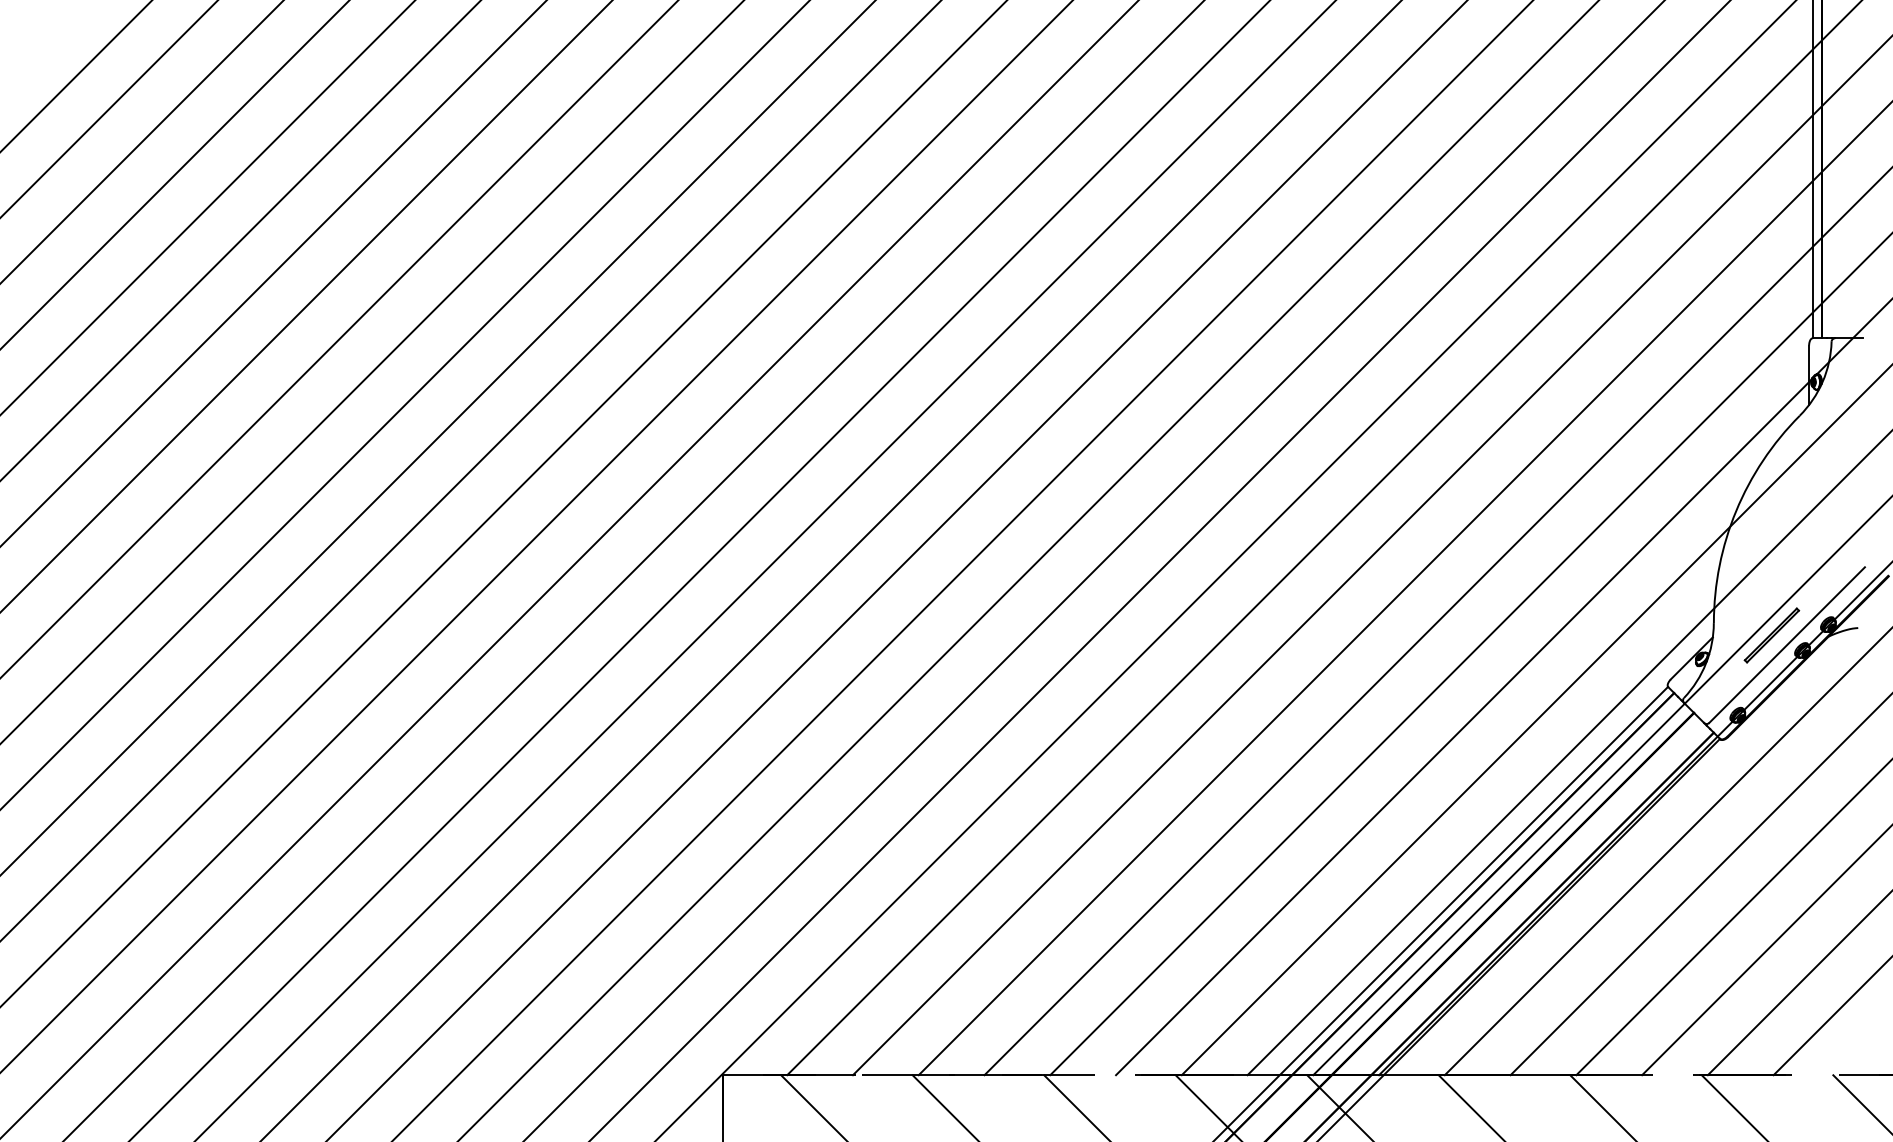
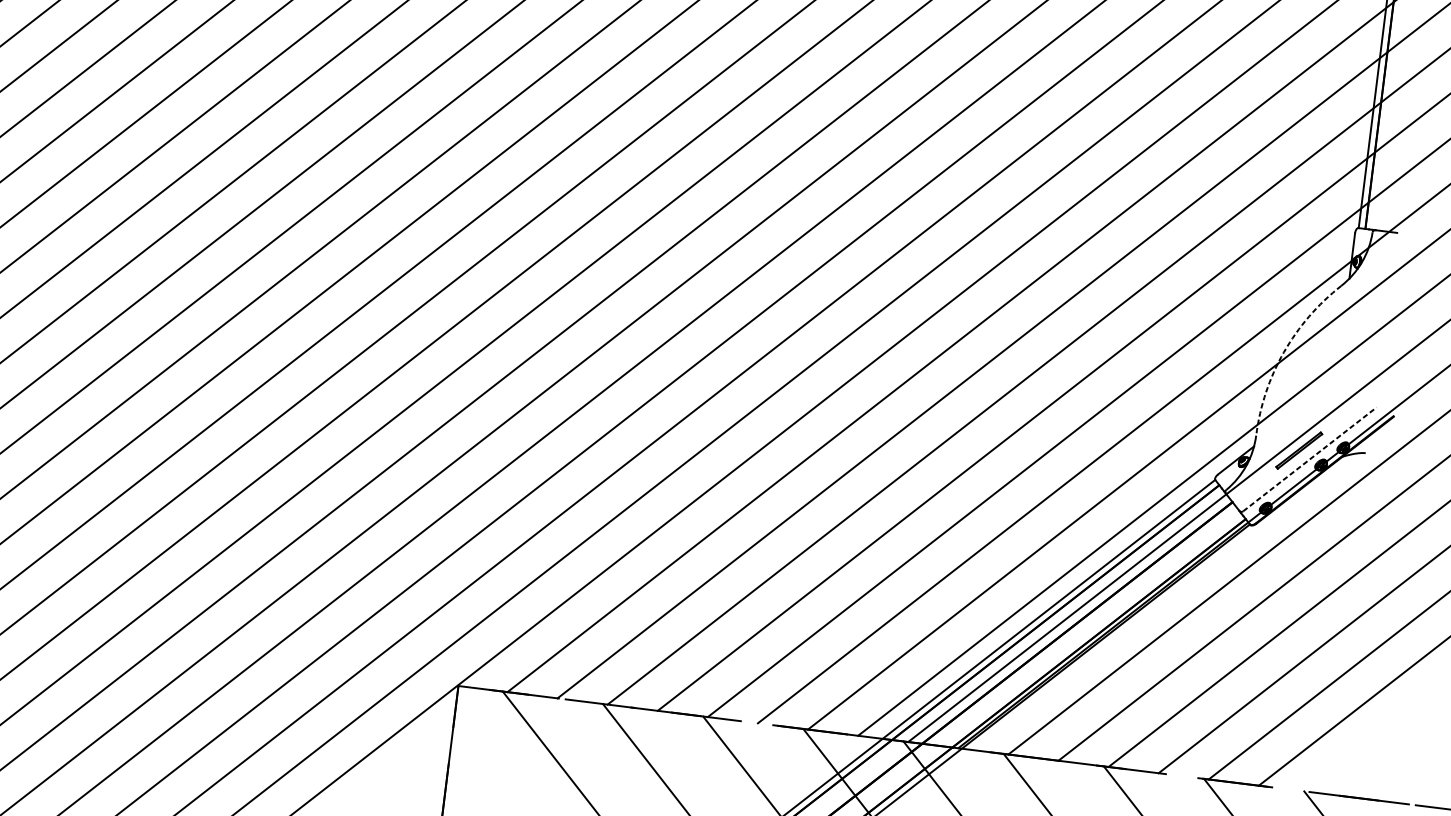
arc: (1736, 510) -> (1284, 352), solid -> dashed
line: (1787, 644) -> (1310, 458), solid -> dashed

